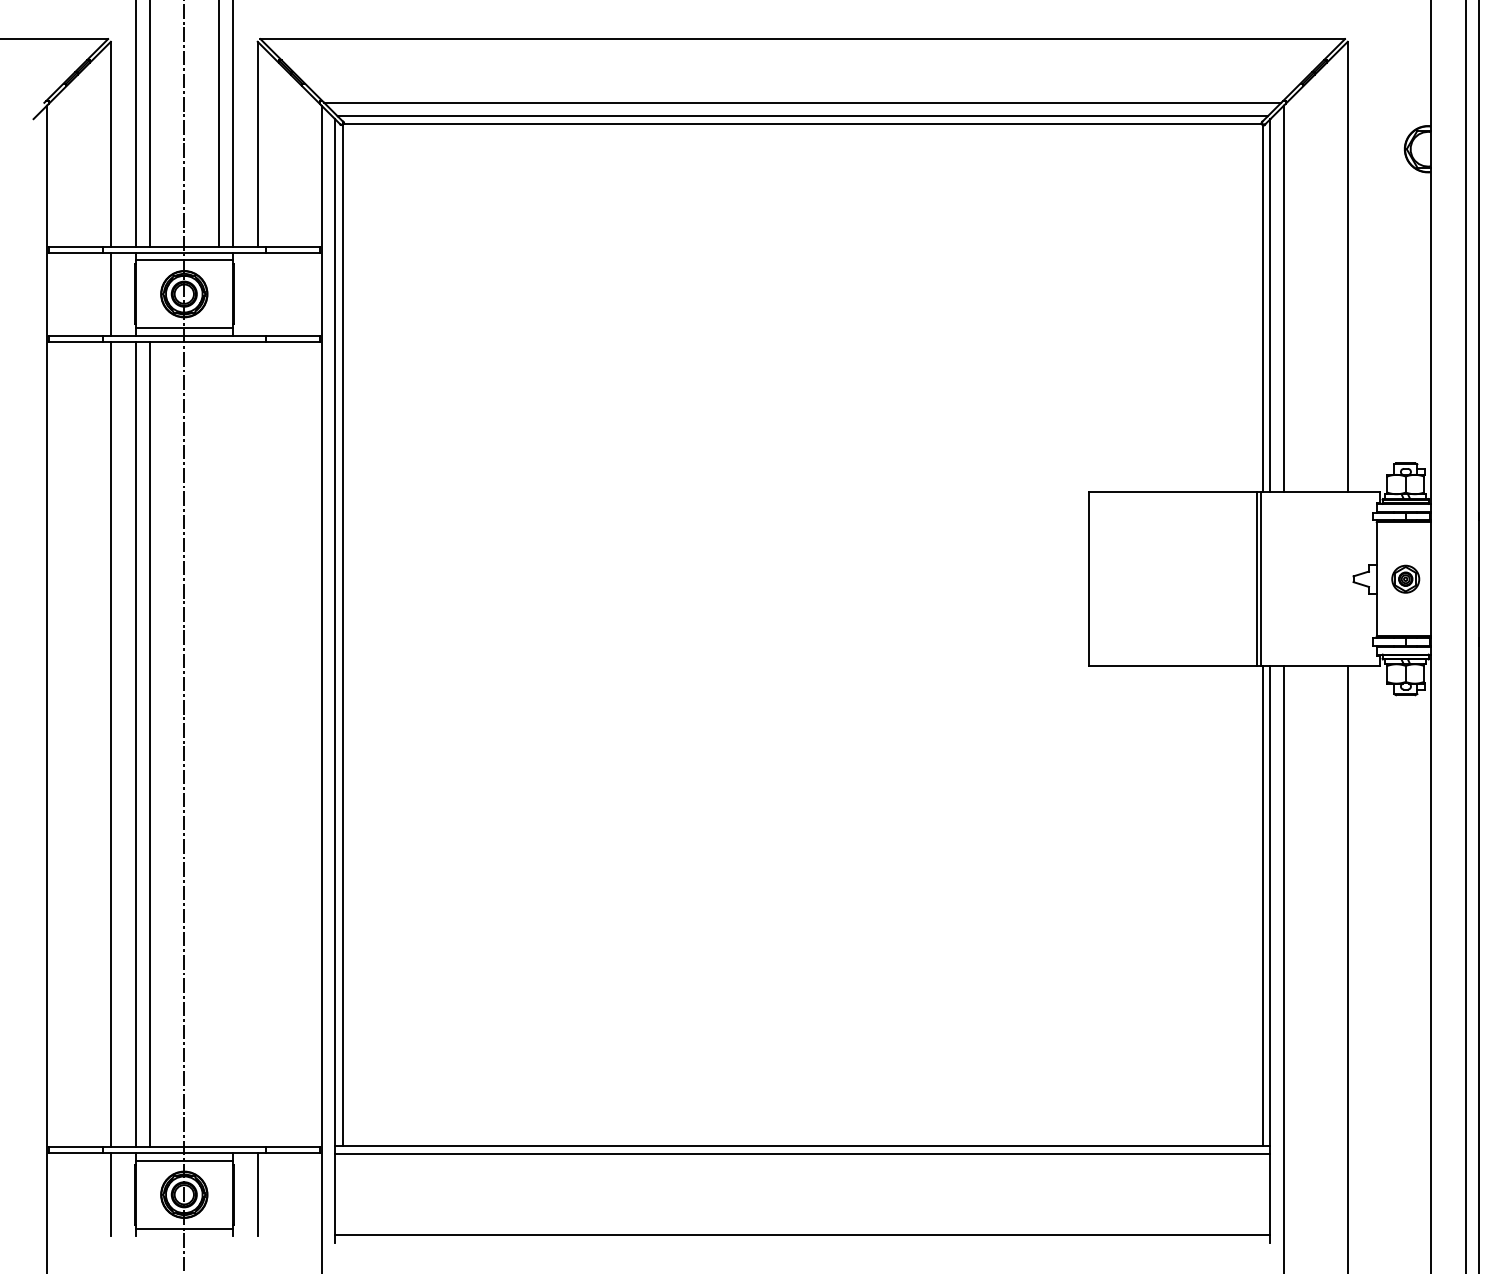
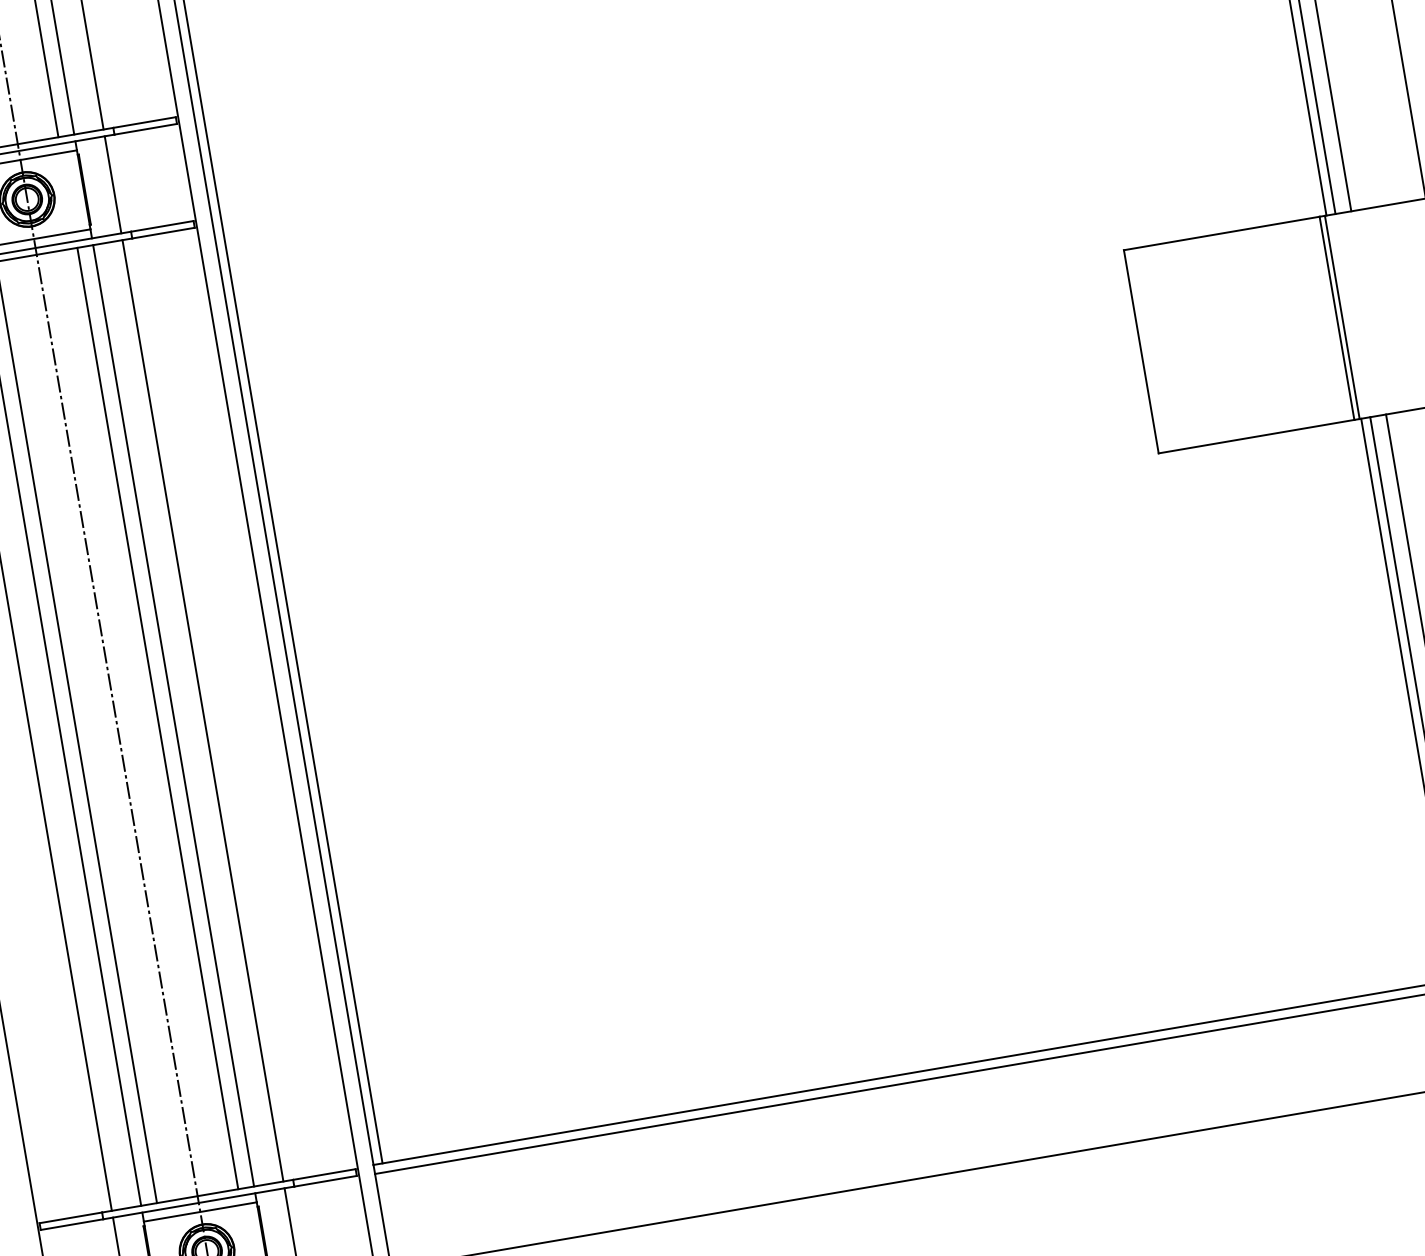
line: (257, 293) -> (112, 184), added
line: (219, 744) -> (158, 718), added
line: (232, 744) -> (173, 715), added
line: (257, 744) -> (202, 710), added

